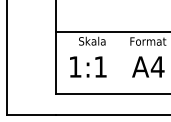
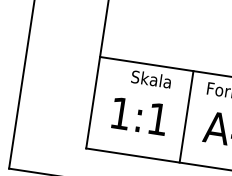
line: (119, 62) -> (186, 116), added

